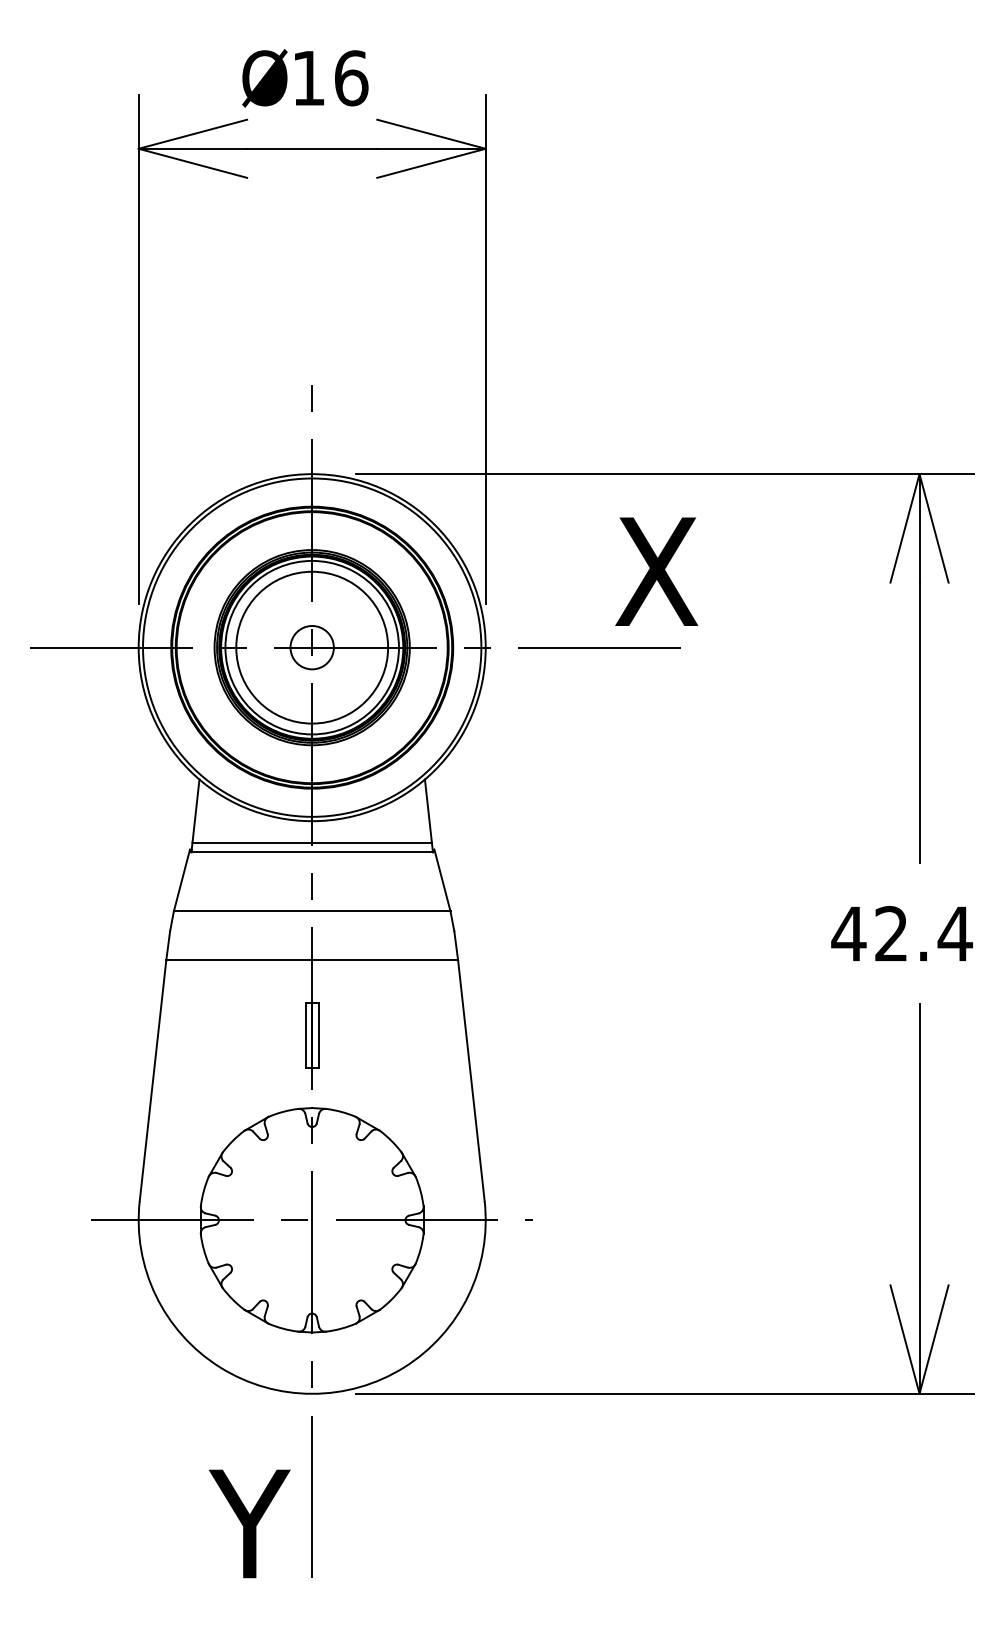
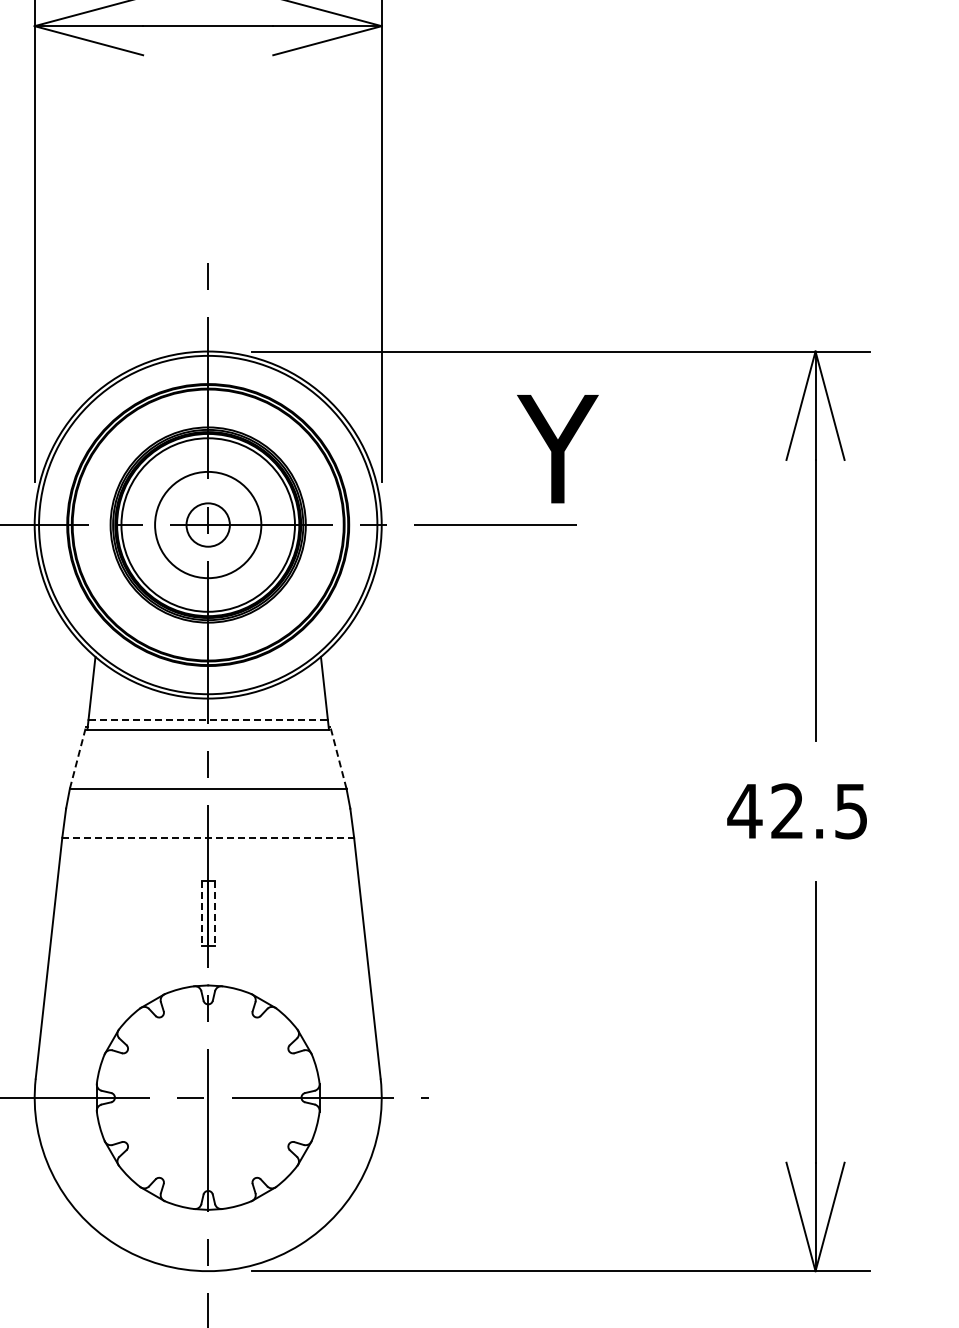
text: (658, 571) -> (554, 448), X -> Y
circle: (312, 647) -> (208, 524), size x0.7
line: (312, 842) -> (208, 719), solid -> dashed
line: (181, 880) -> (77, 757), solid -> dashed
line: (442, 880) -> (338, 757), solid -> dashed
text: (954, 934) -> (850, 811), 42.4 -> 42.5
line: (312, 960) -> (208, 837), solid -> dashed
line: (305, 1035) -> (201, 912), solid -> dashed
line: (318, 1035) -> (214, 912), solid -> dashed

